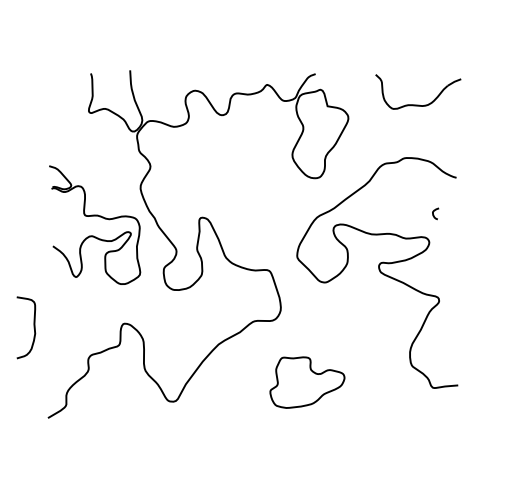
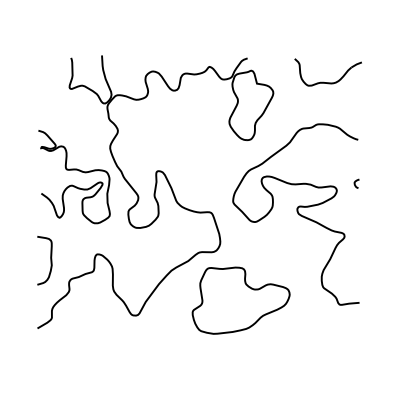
curve: (433, 213) -> (355, 183), moved
curve: (33, 327) -> (50, 260), moved
part: (307, 382) -> (241, 300), size x1.67

